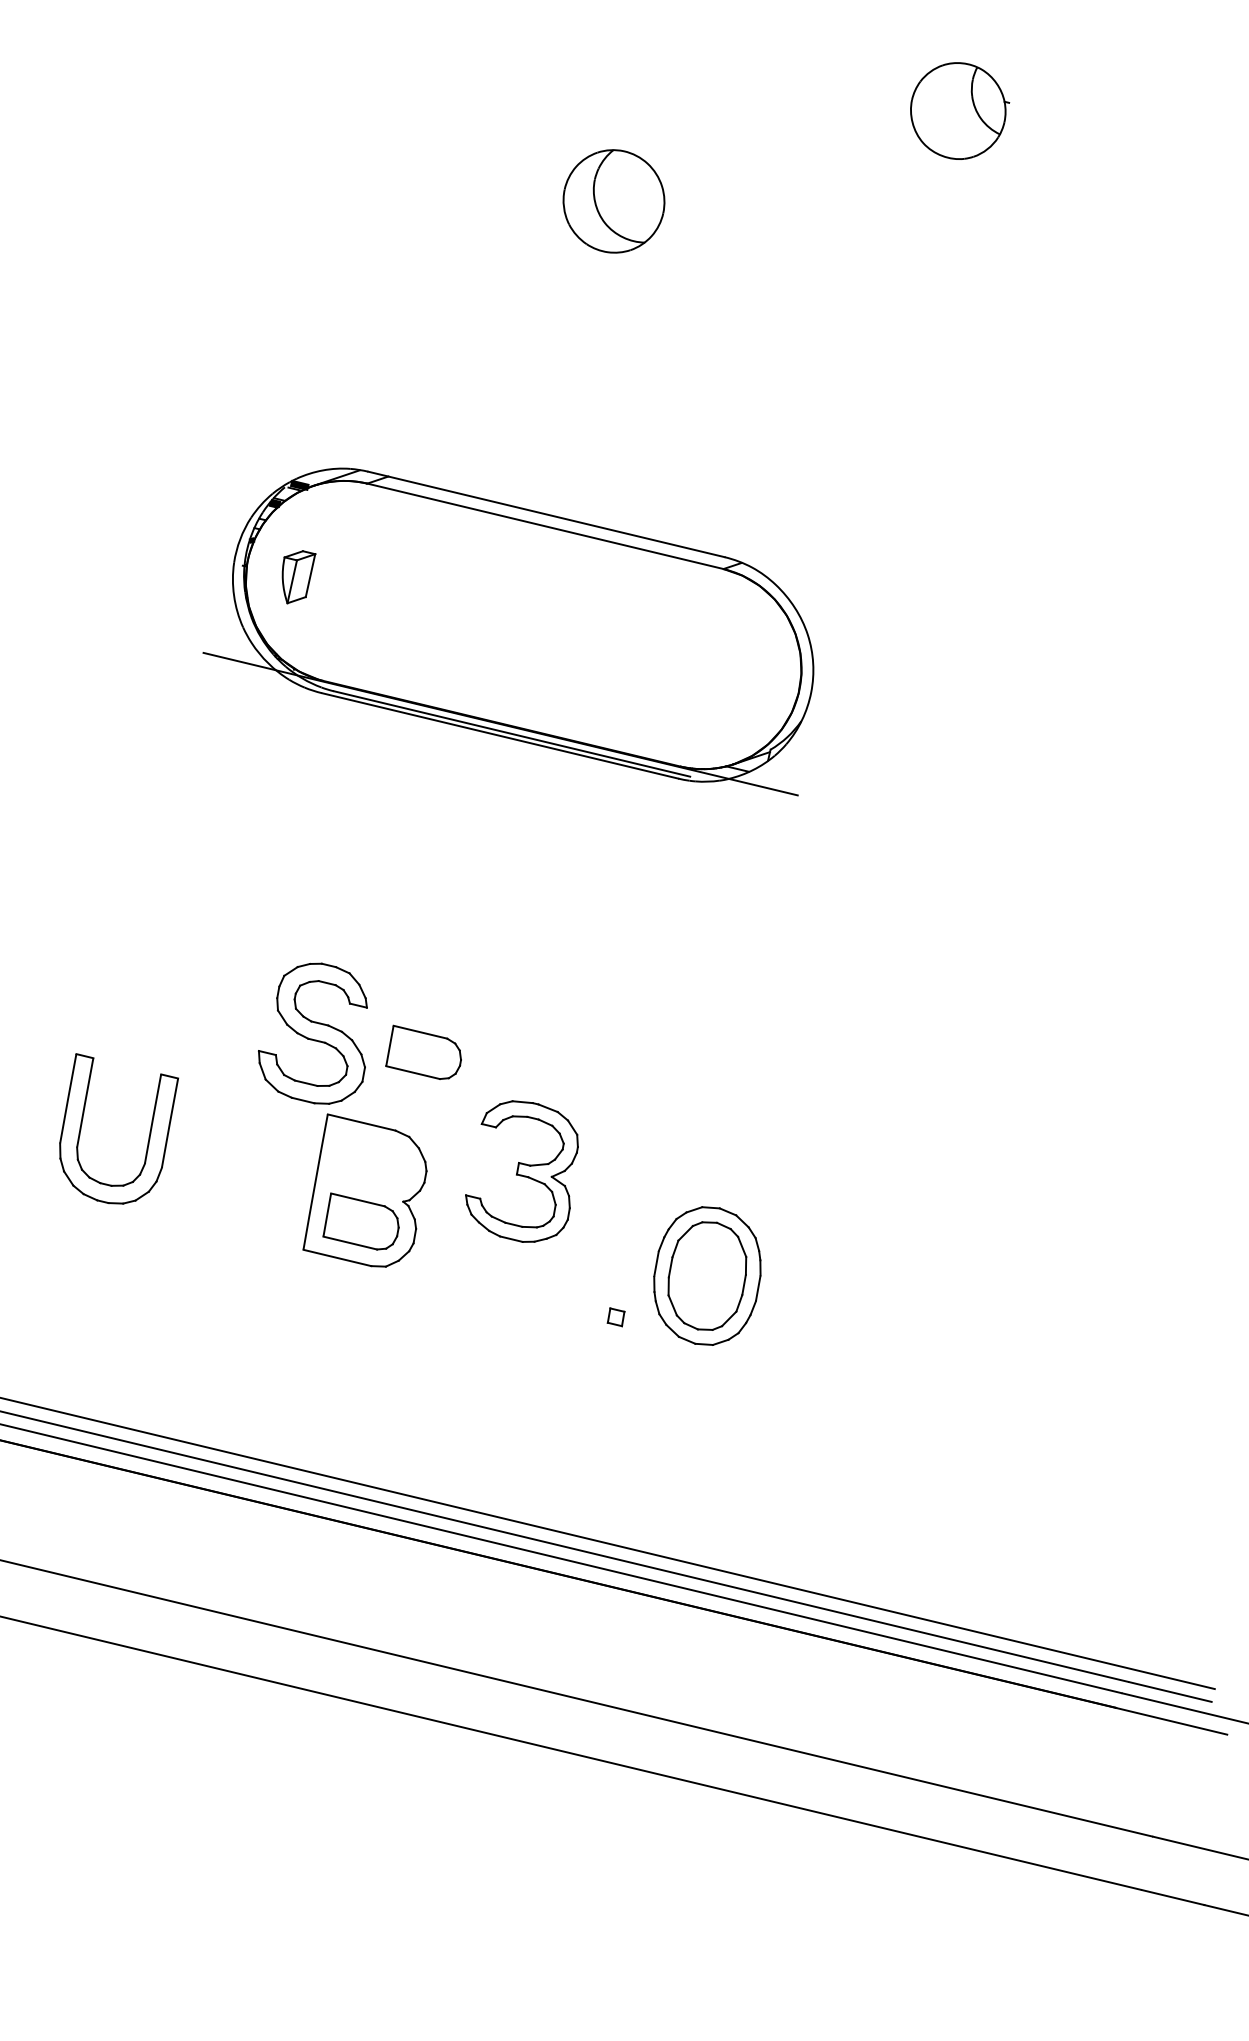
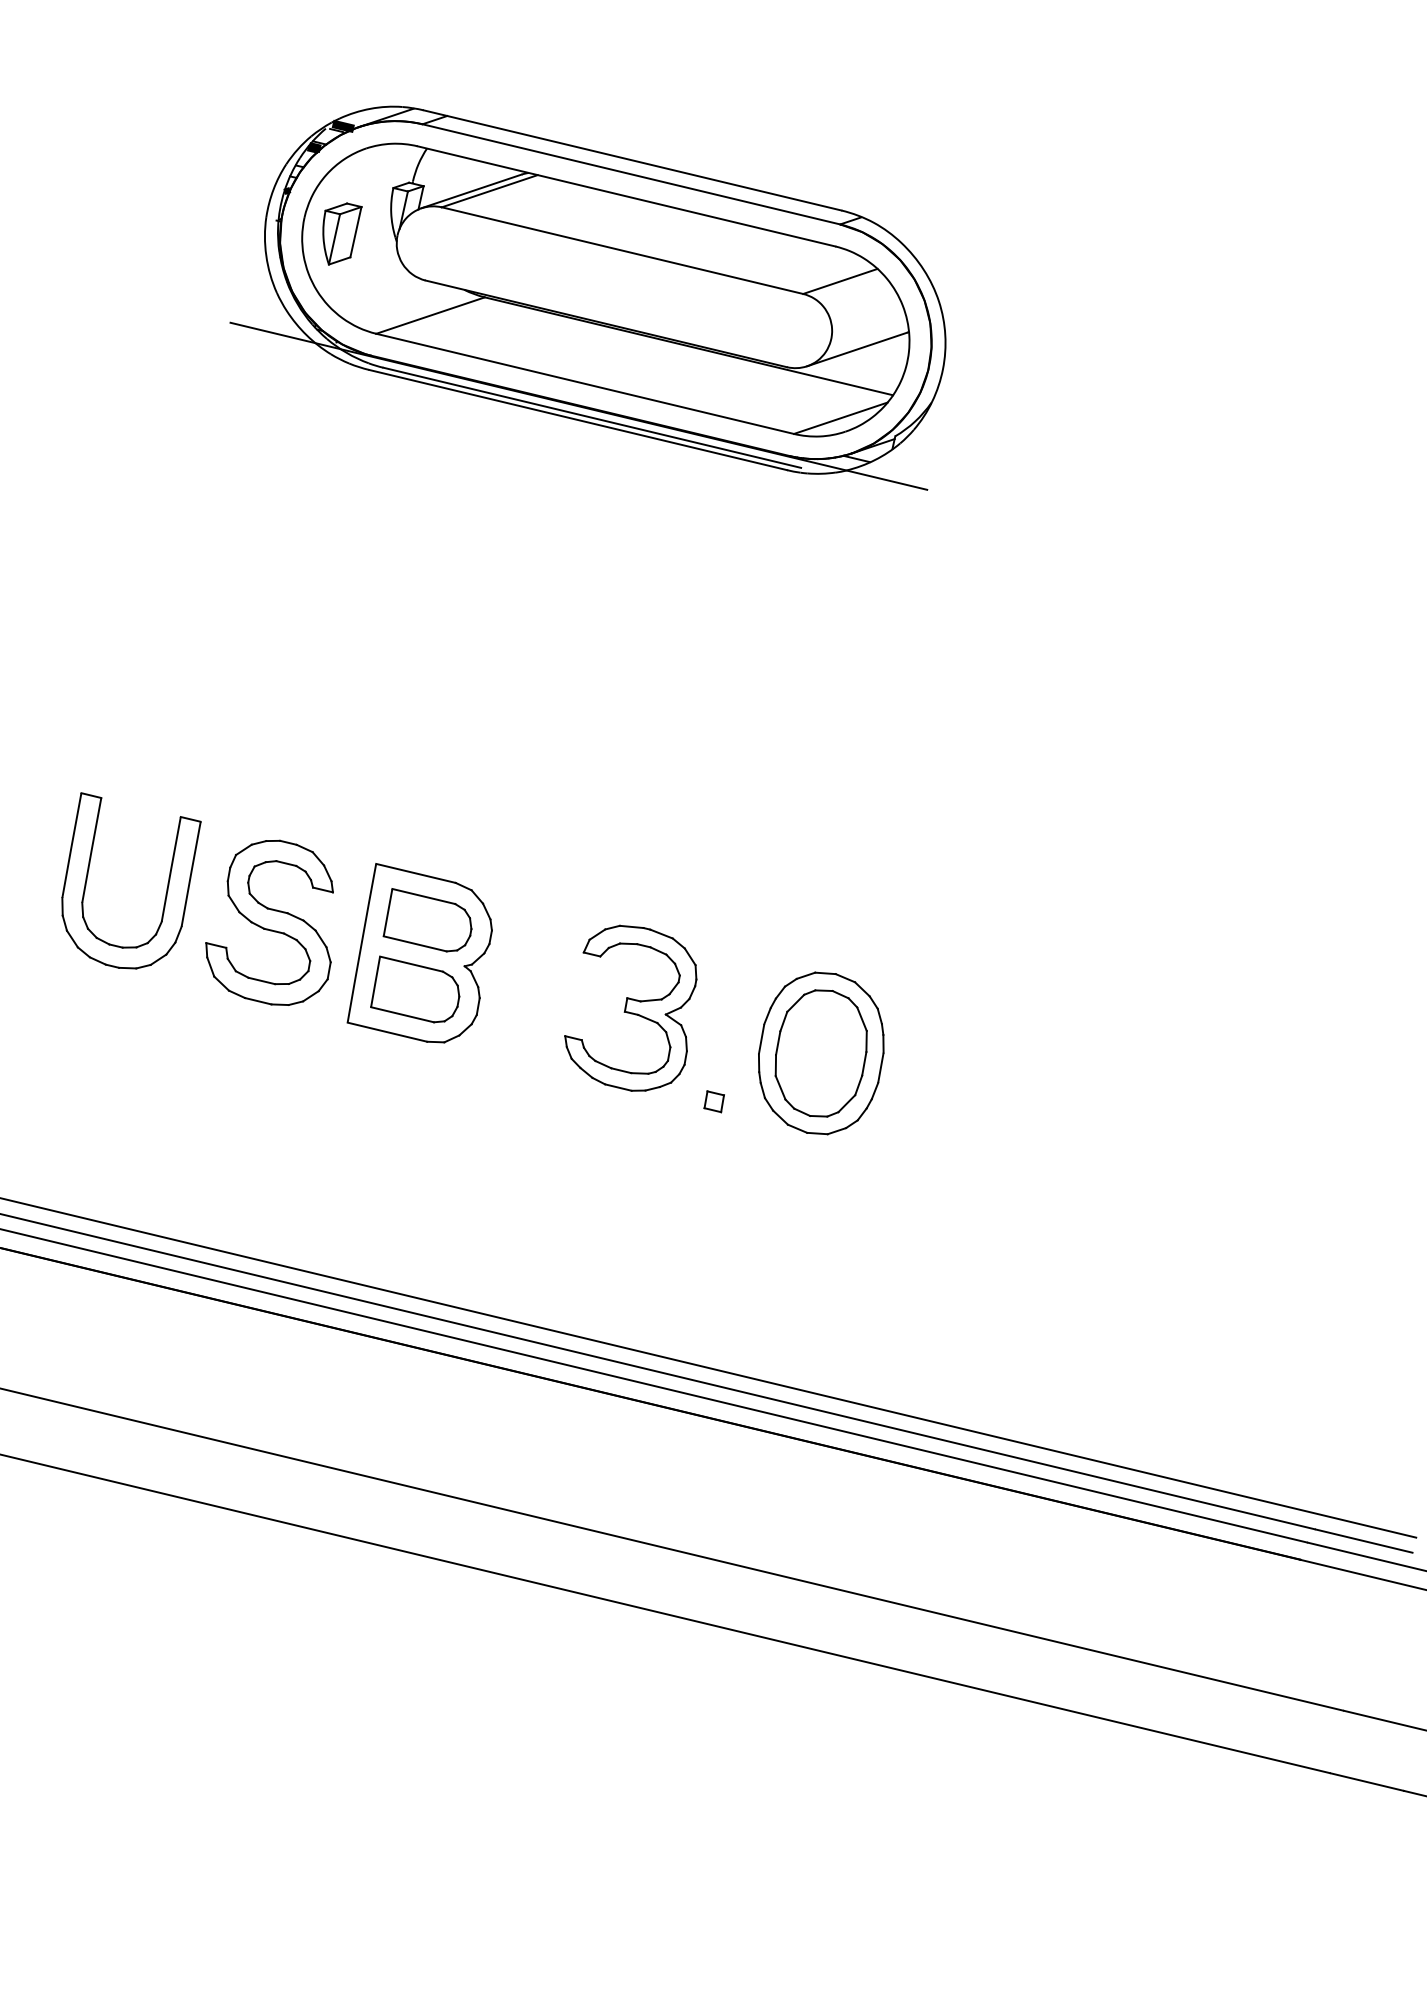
part: (523, 624) -> (605, 289), added
part: (312, 1033) -> (269, 922), moved
part: (423, 1051) -> (427, 919), moved
part: (521, 1171) -> (630, 1008), moved

